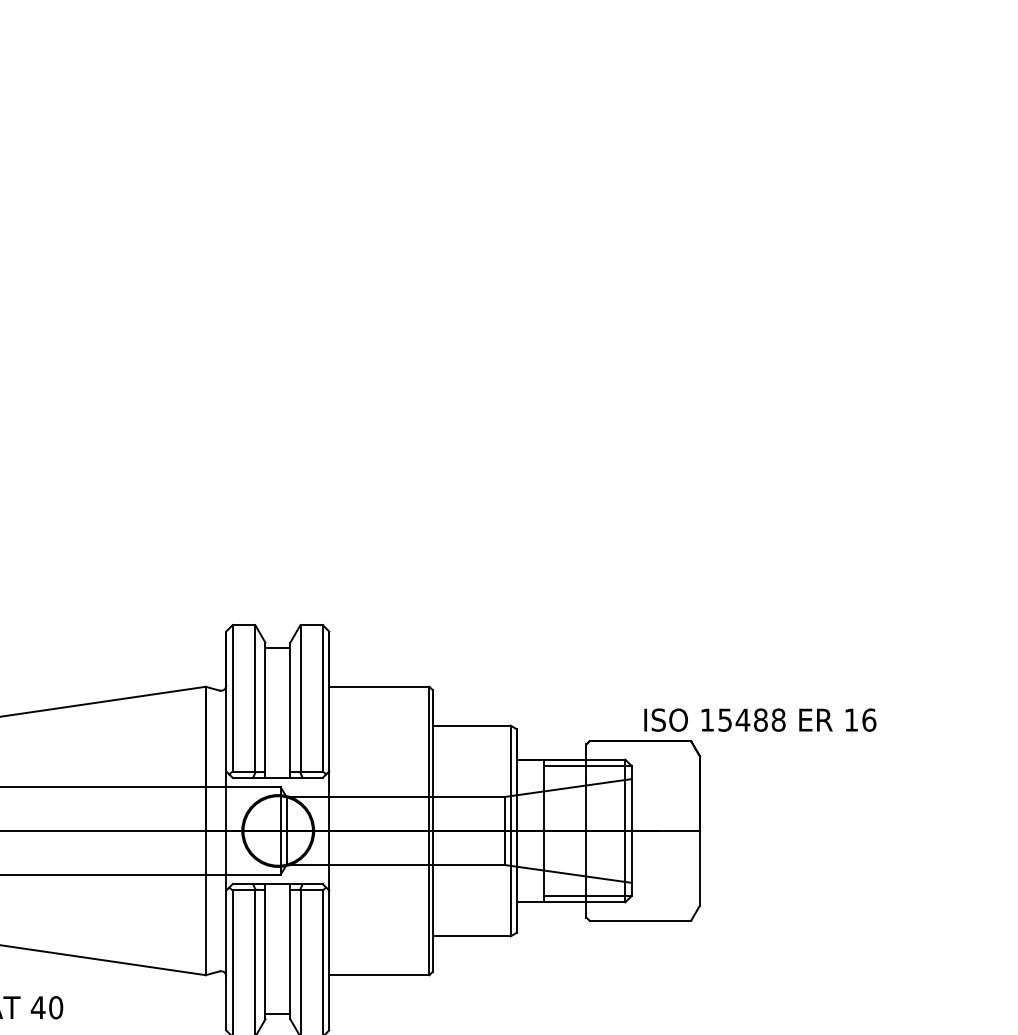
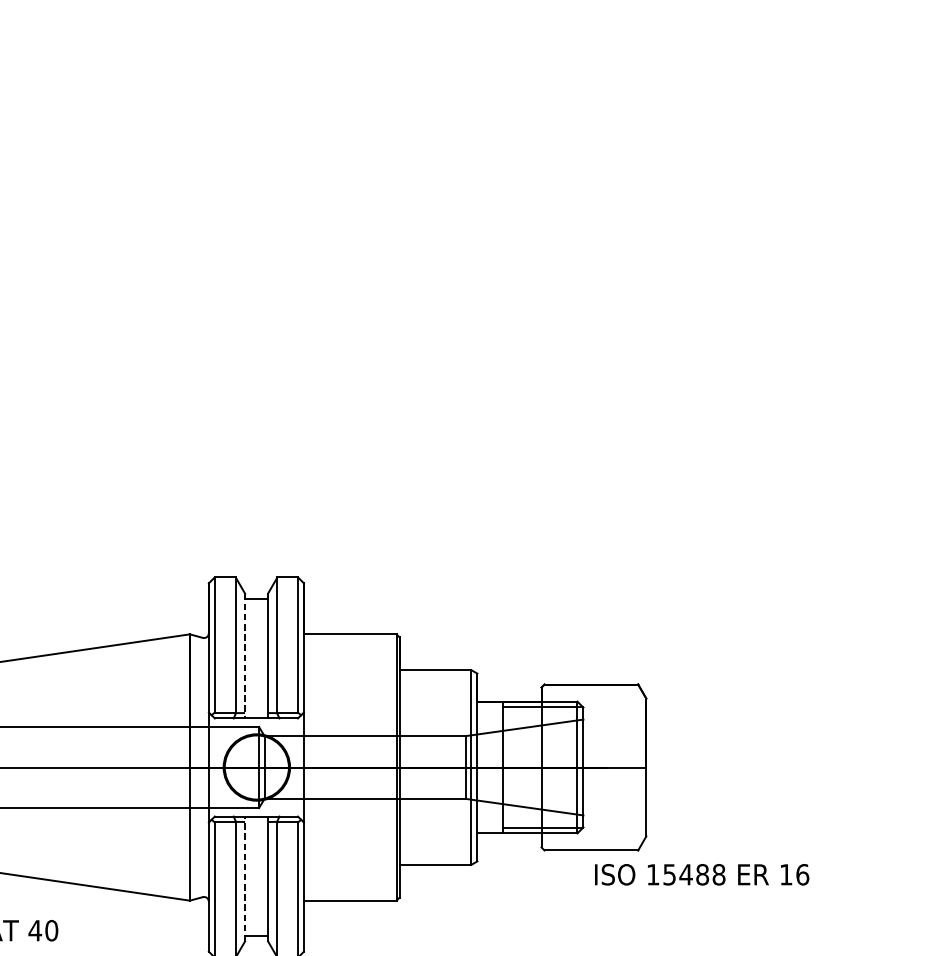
line: (265, 710) -> (245, 656), solid -> dashed
text: (760, 719) -> (702, 874), moved
line: (265, 951) -> (245, 878), solid -> dashed

